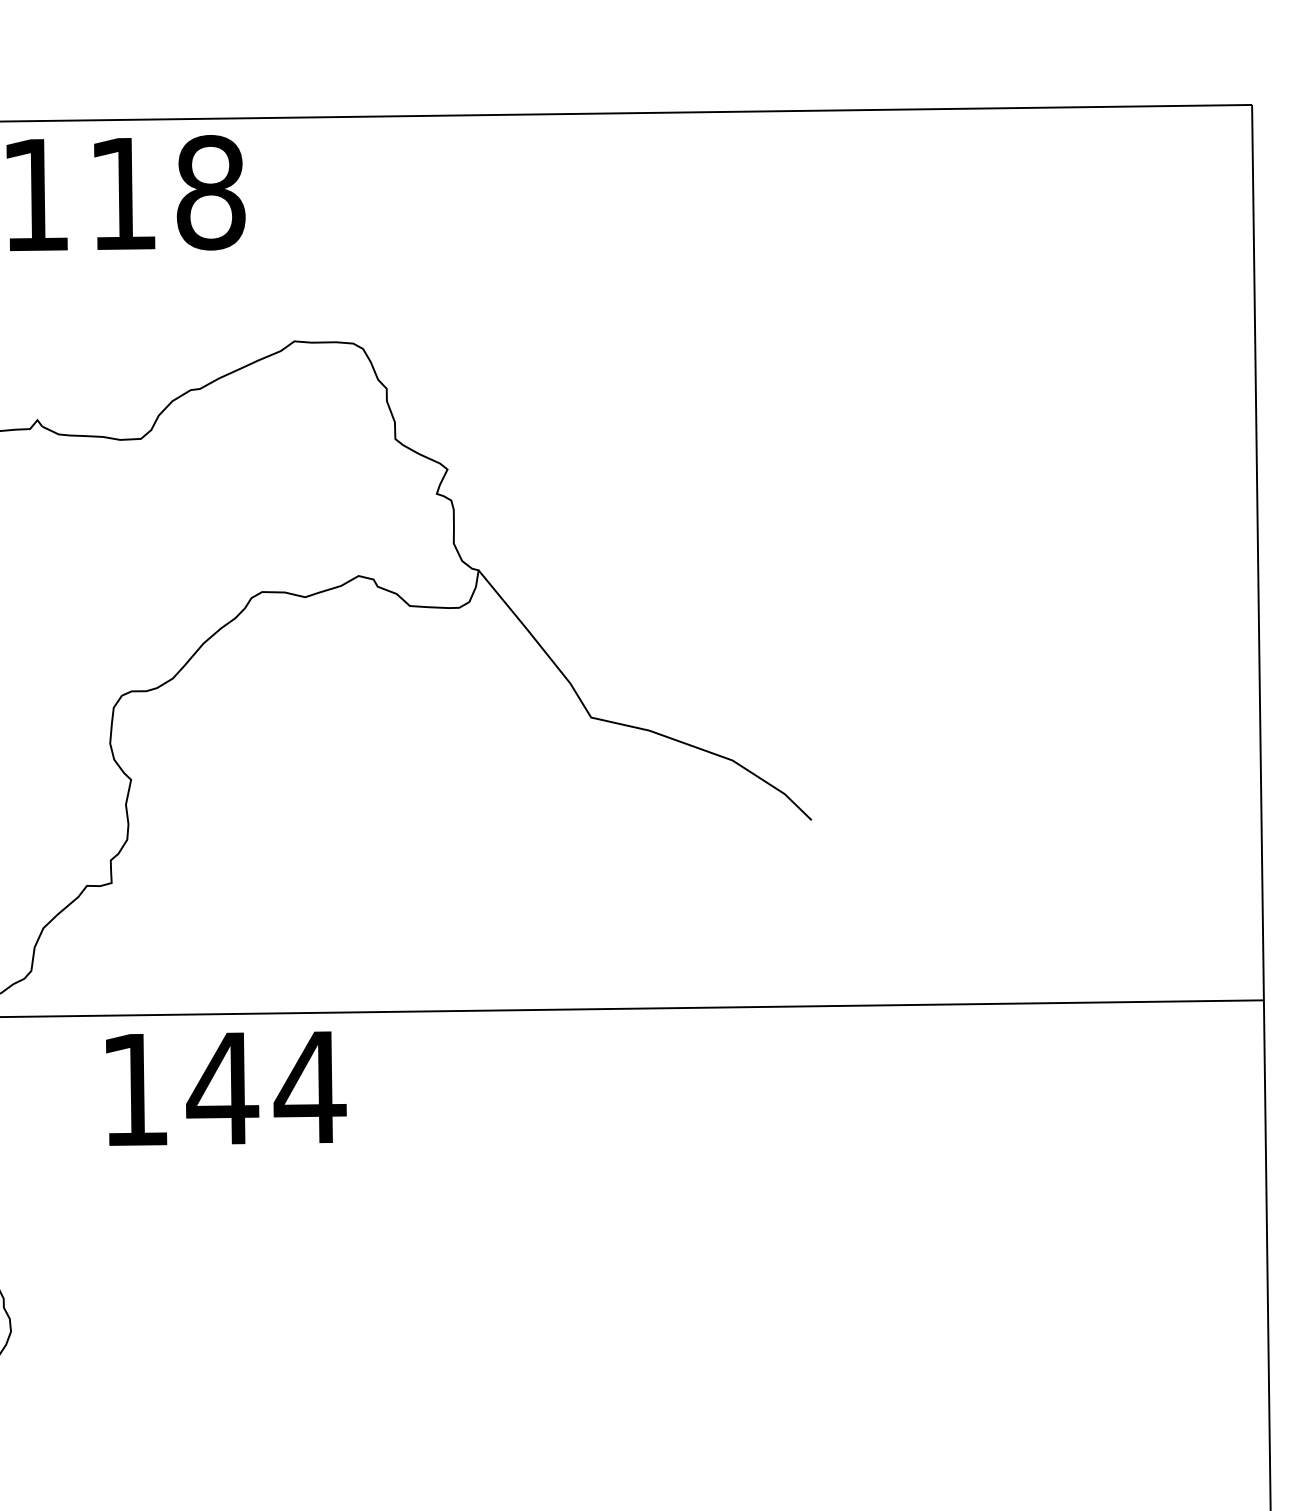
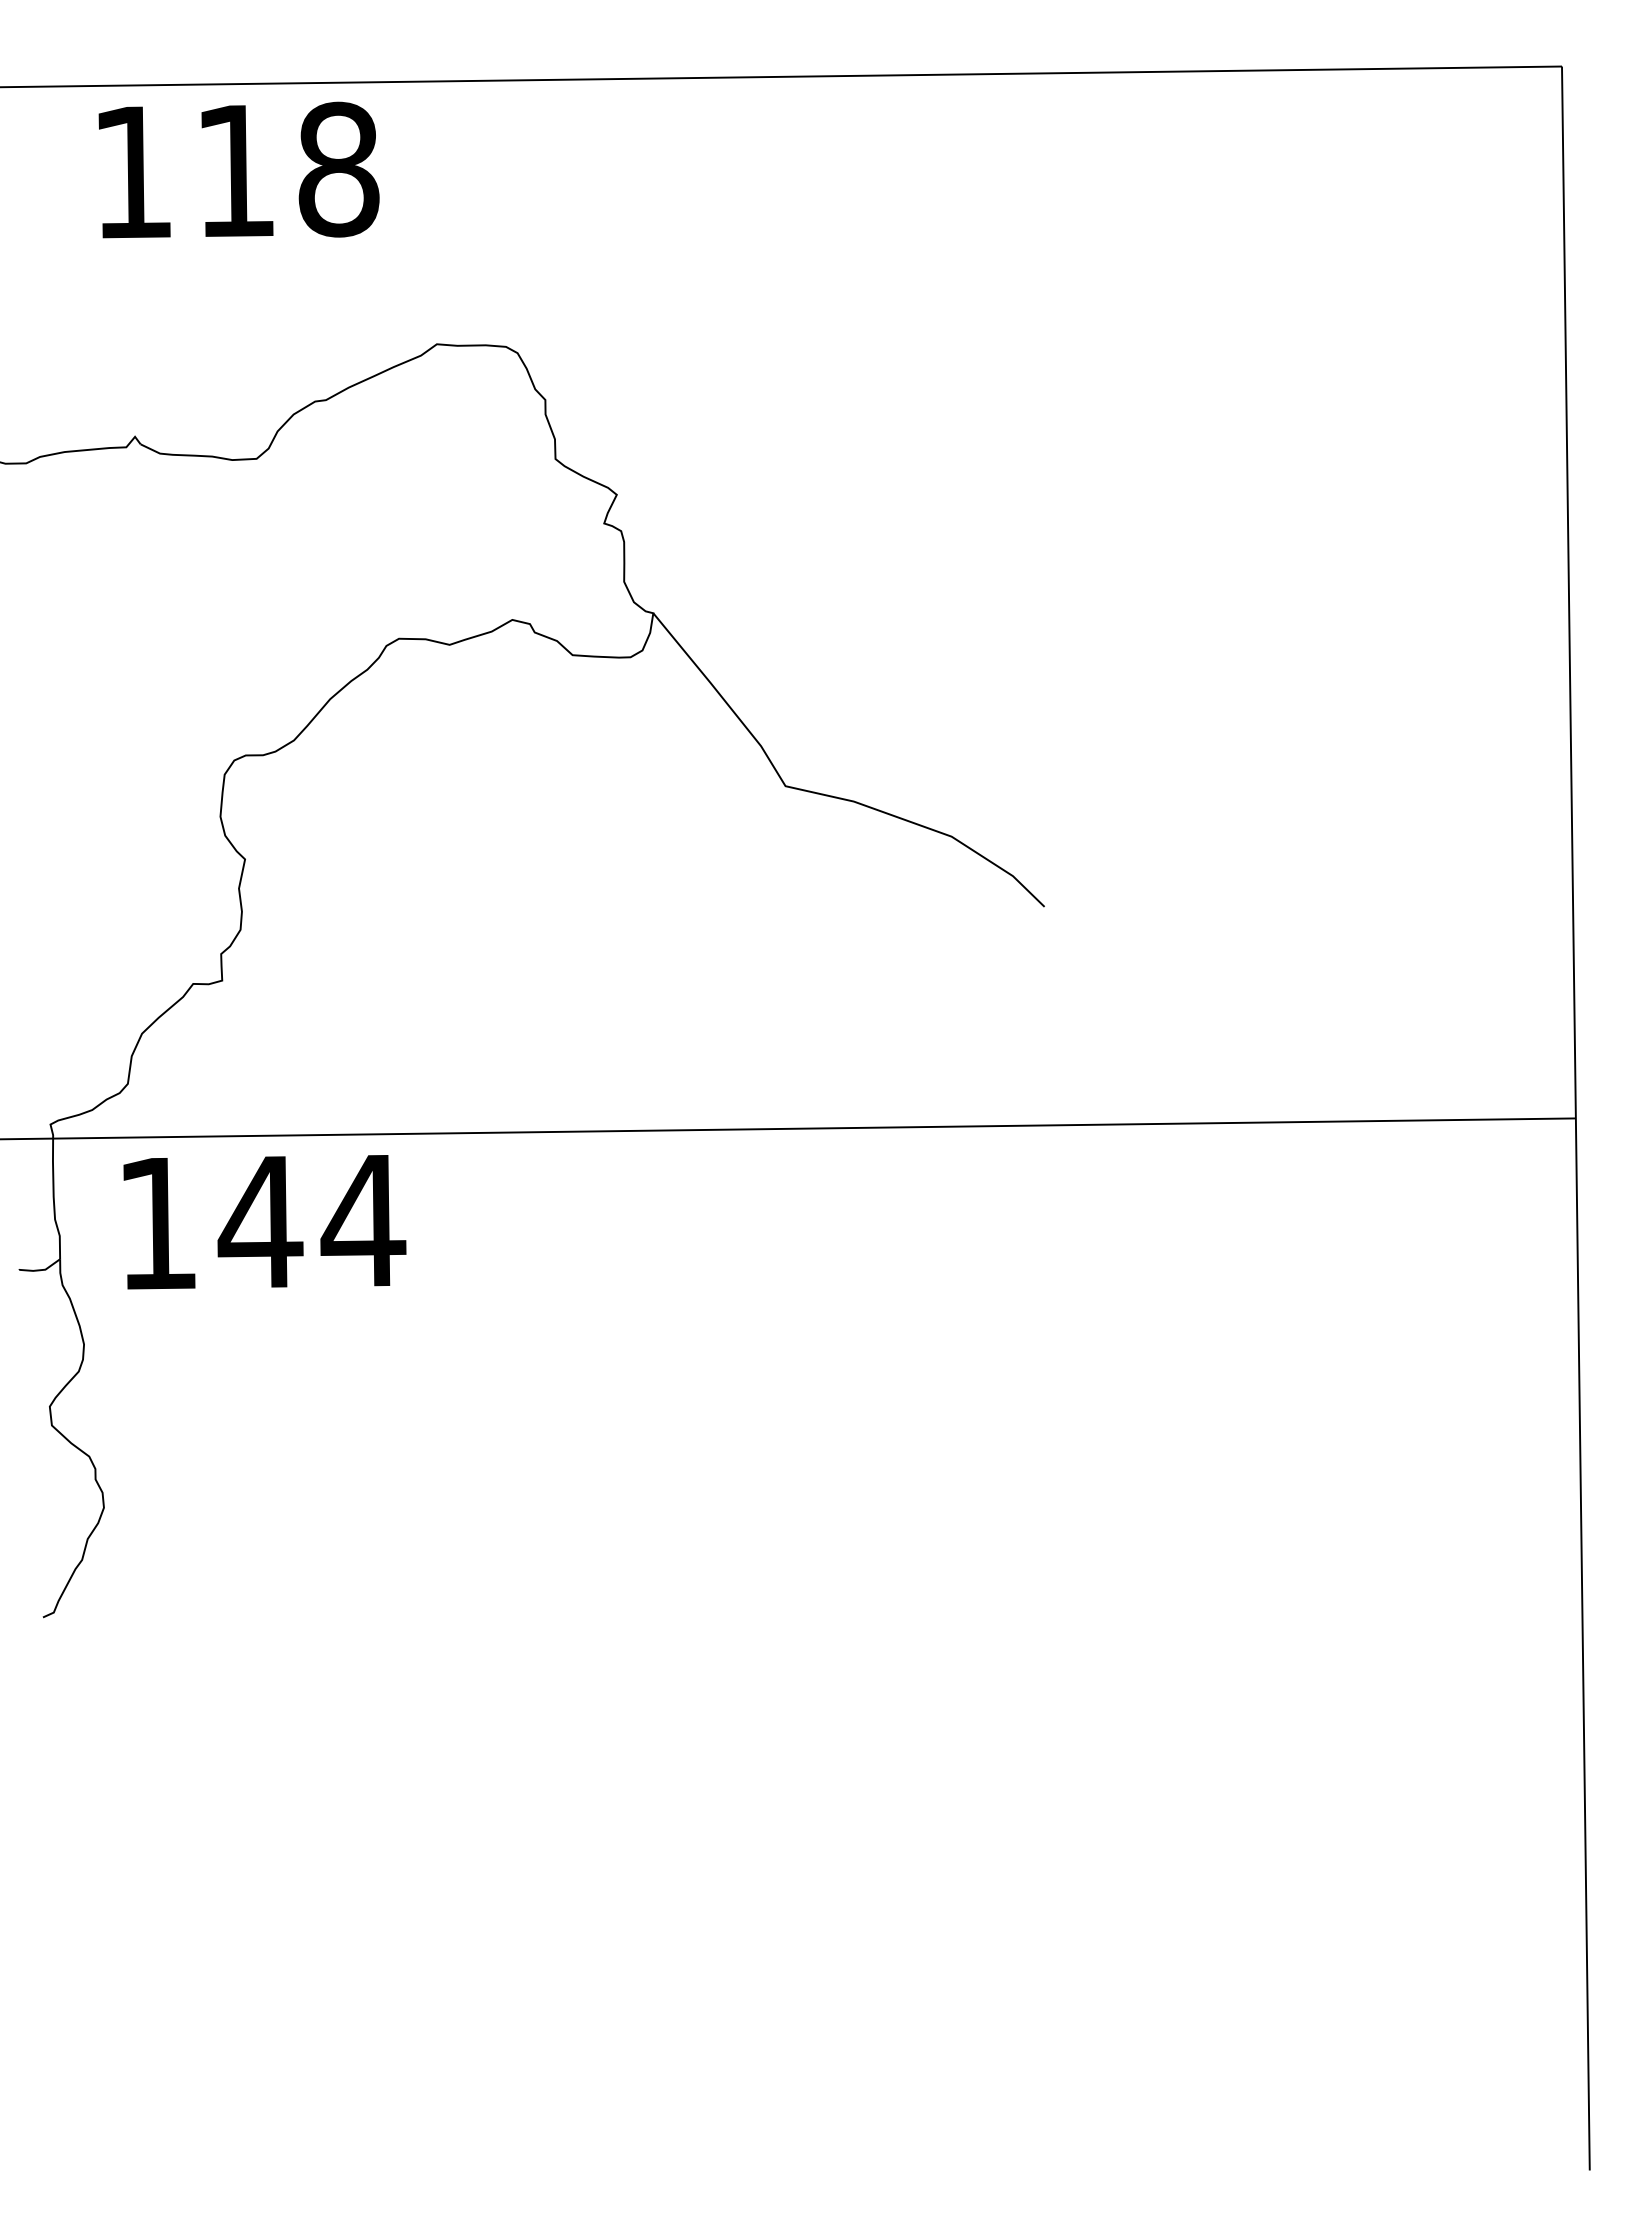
text: (225, 1088) -> (264, 1222), moved

